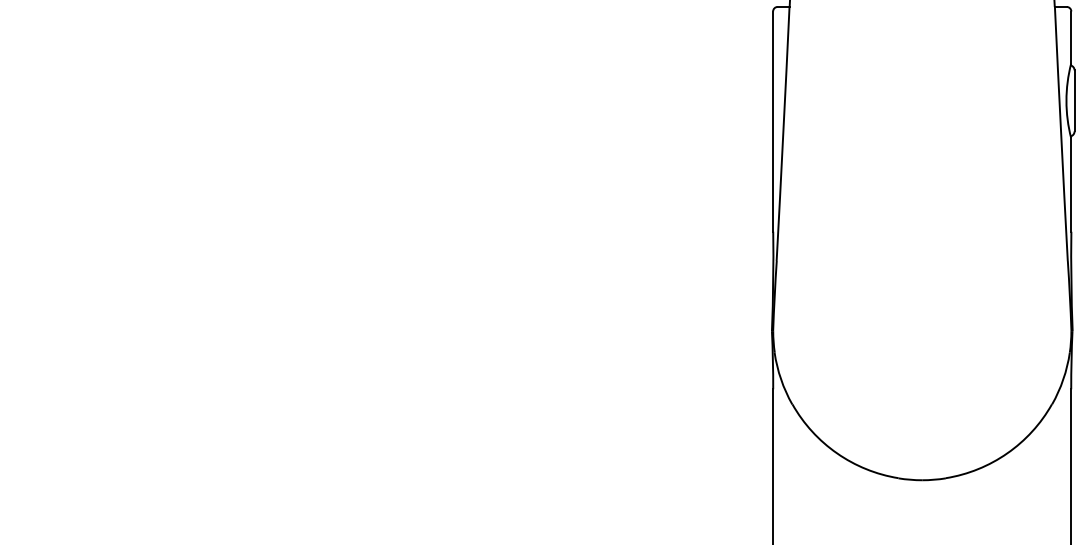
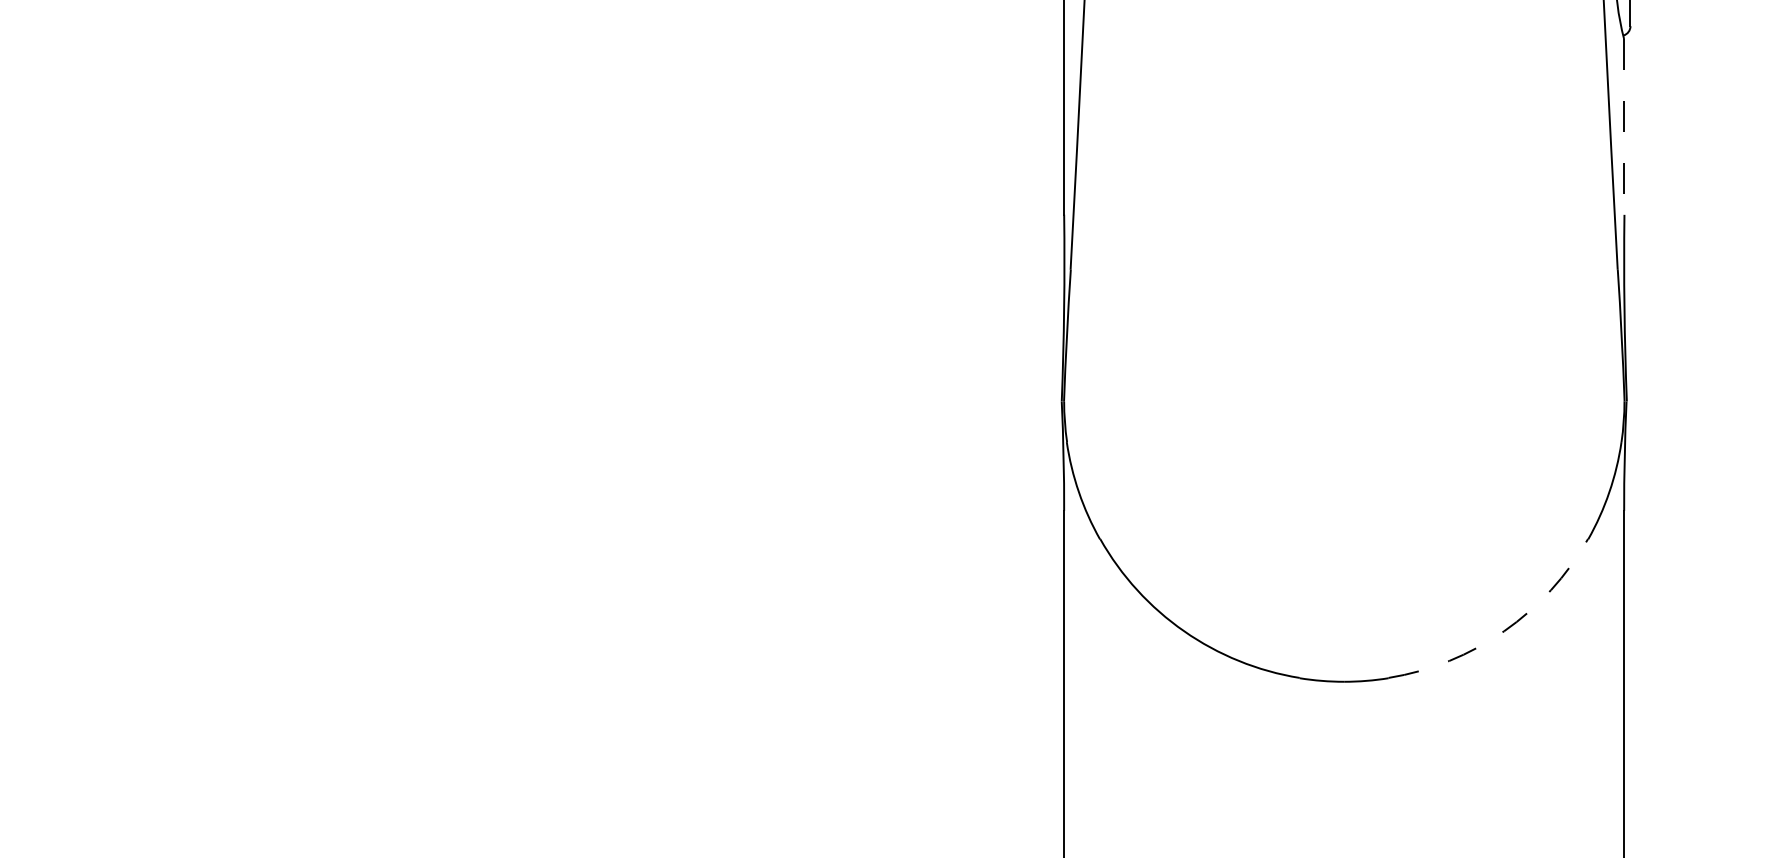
line: (1071, 185) -> (1624, 127), solid -> dashed
arc: (1007, 453) -> (1504, 631), solid -> dashed

